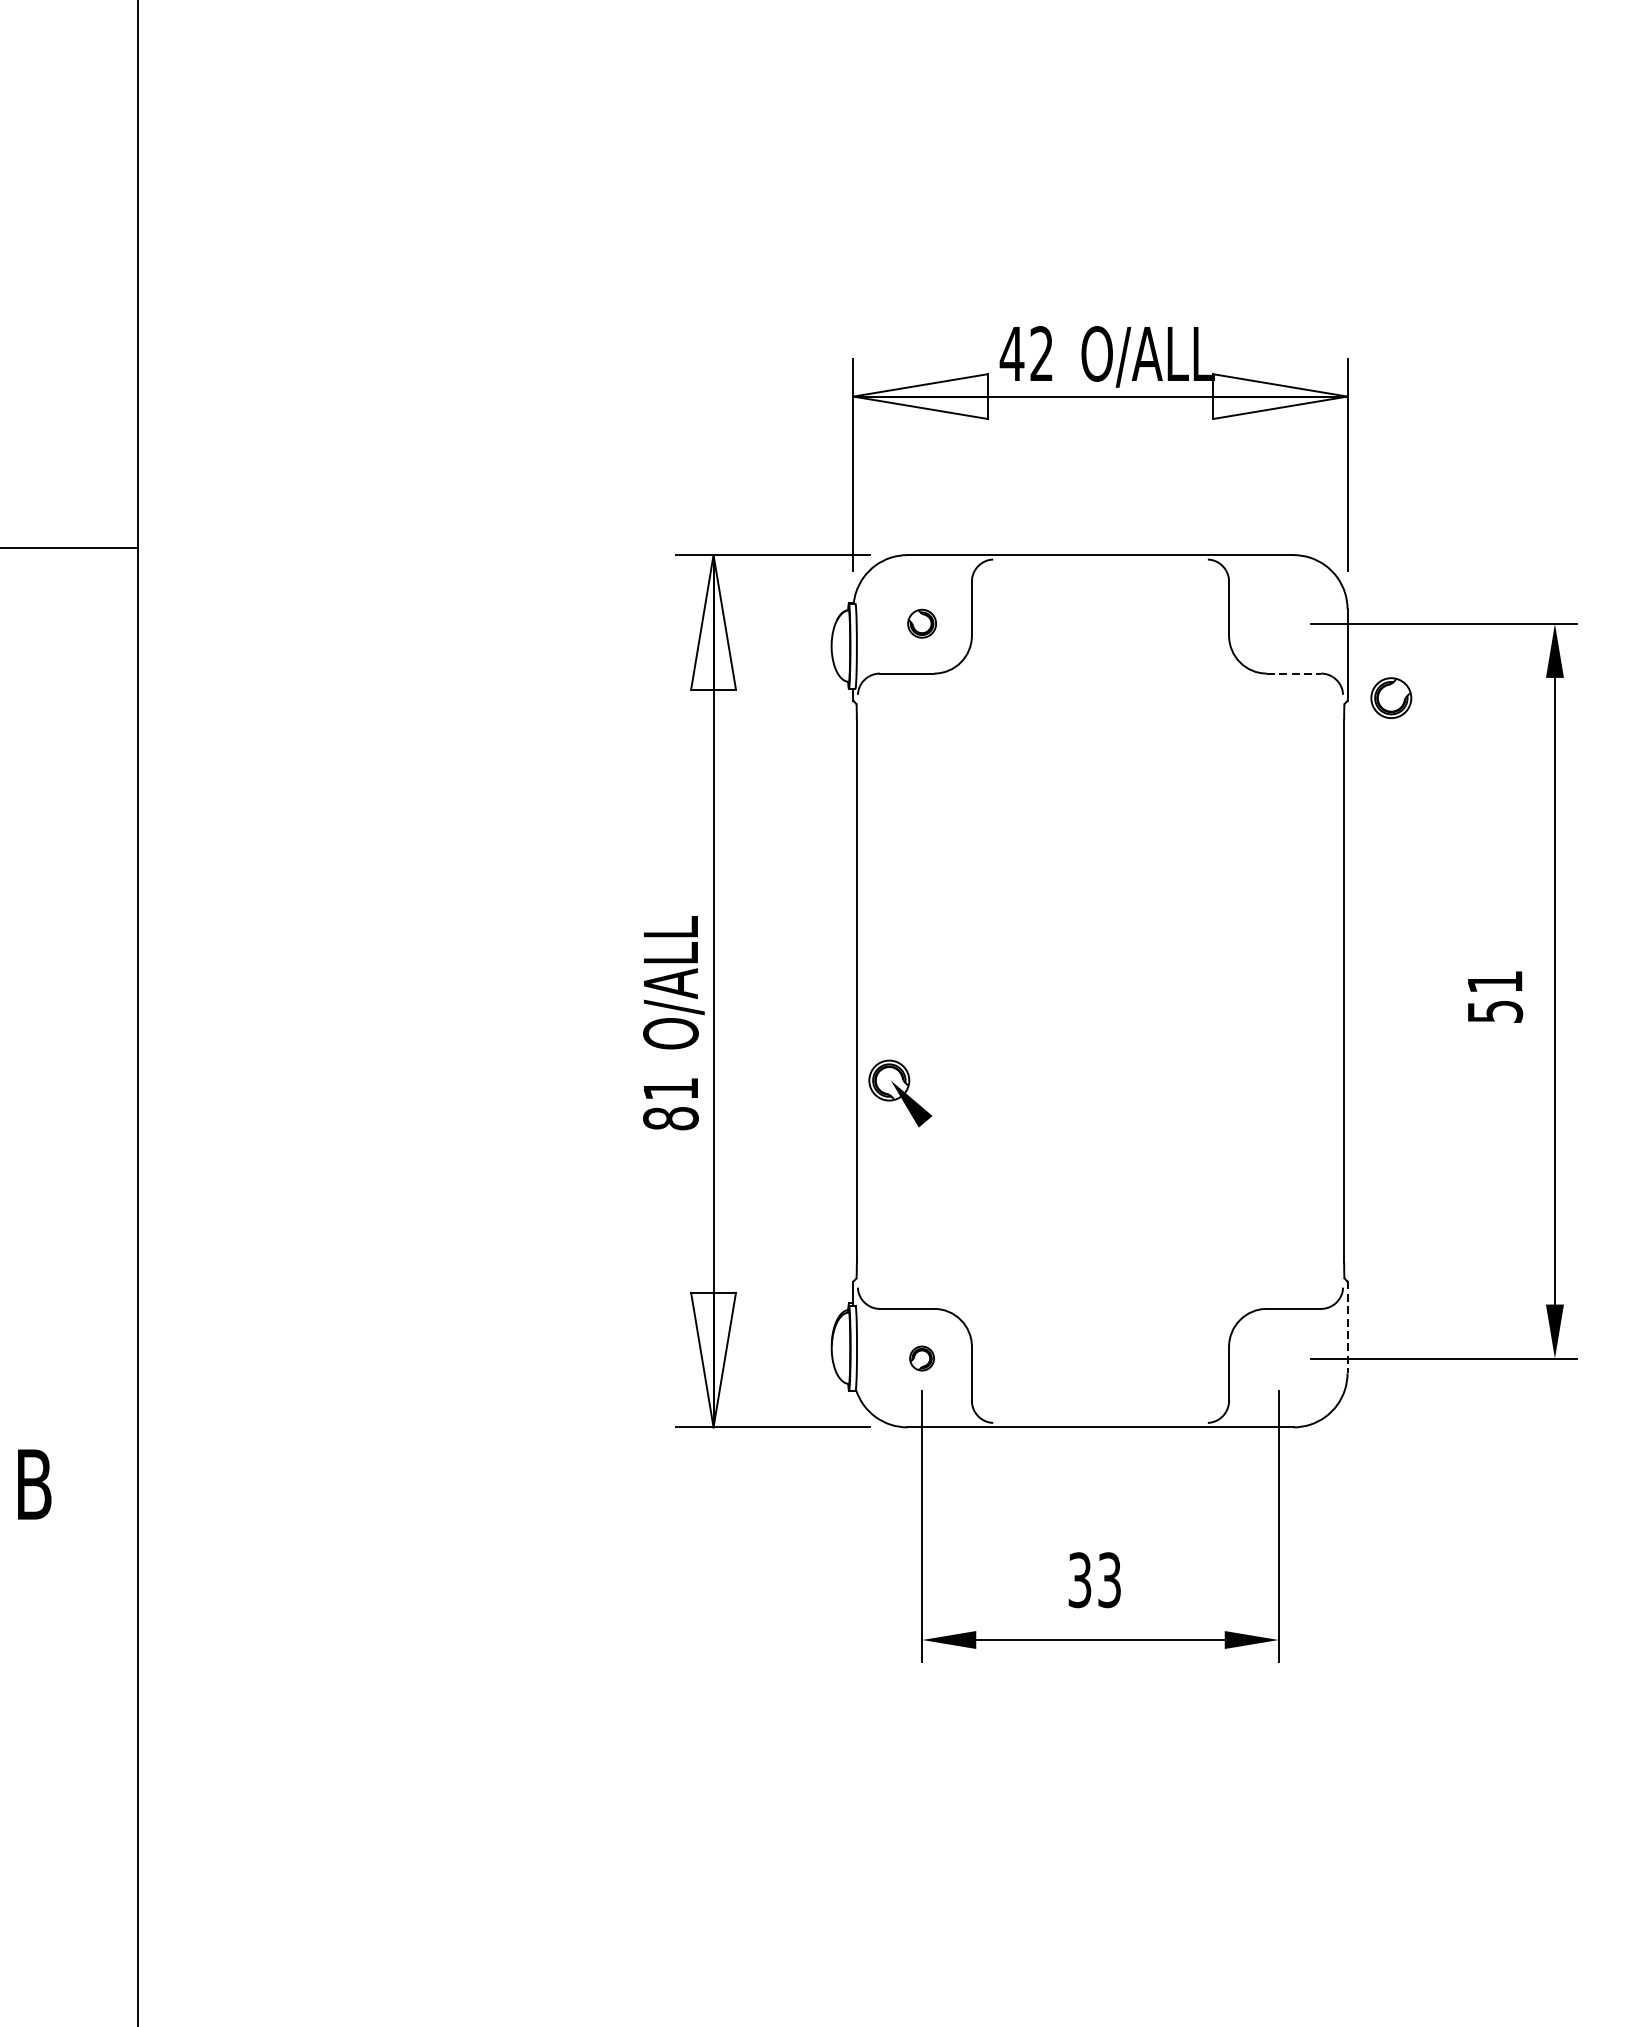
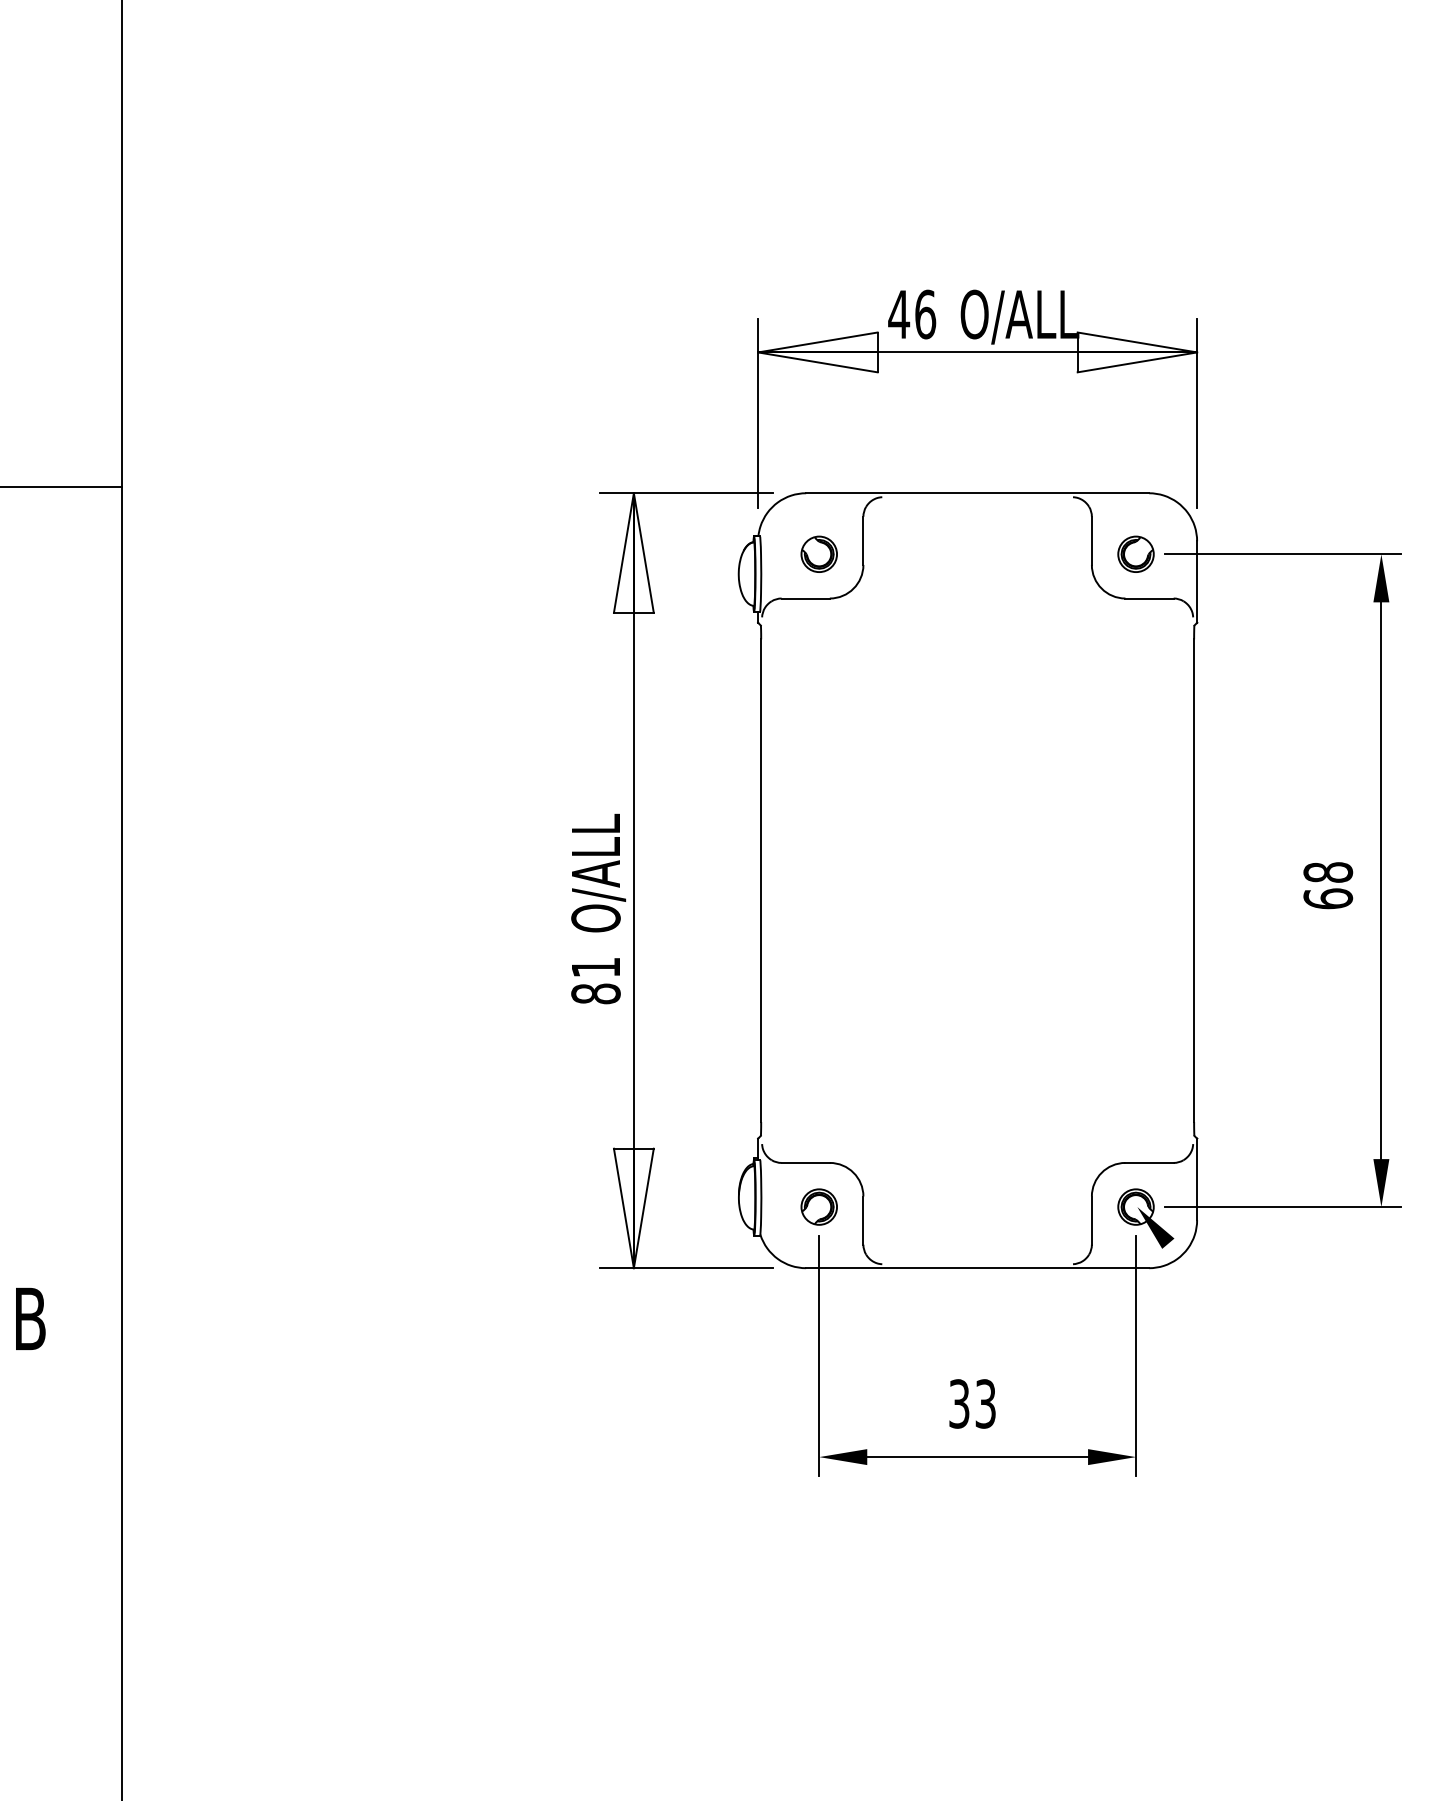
text: (1041, 353) -> (925, 314), 42 -> 46
part: (921, 622) -> (818, 553), size x1.43
line: (1295, 673) -> (1150, 598), dashed -> solid
part: (1390, 697) -> (1135, 553), moved
text: (1495, 996) -> (1328, 885), 51 -> 68
part: (899, 1093) -> (1145, 1218), moved
line: (1347, 1327) -> (1197, 1179), dashed -> solid
part: (921, 1357) -> (818, 1206), size x1.67

